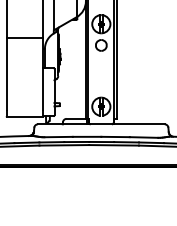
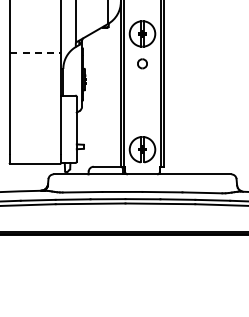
line: (25, 38) -> (36, 53), solid -> dashed
part: (101, 45) -> (142, 63), size x0.6

